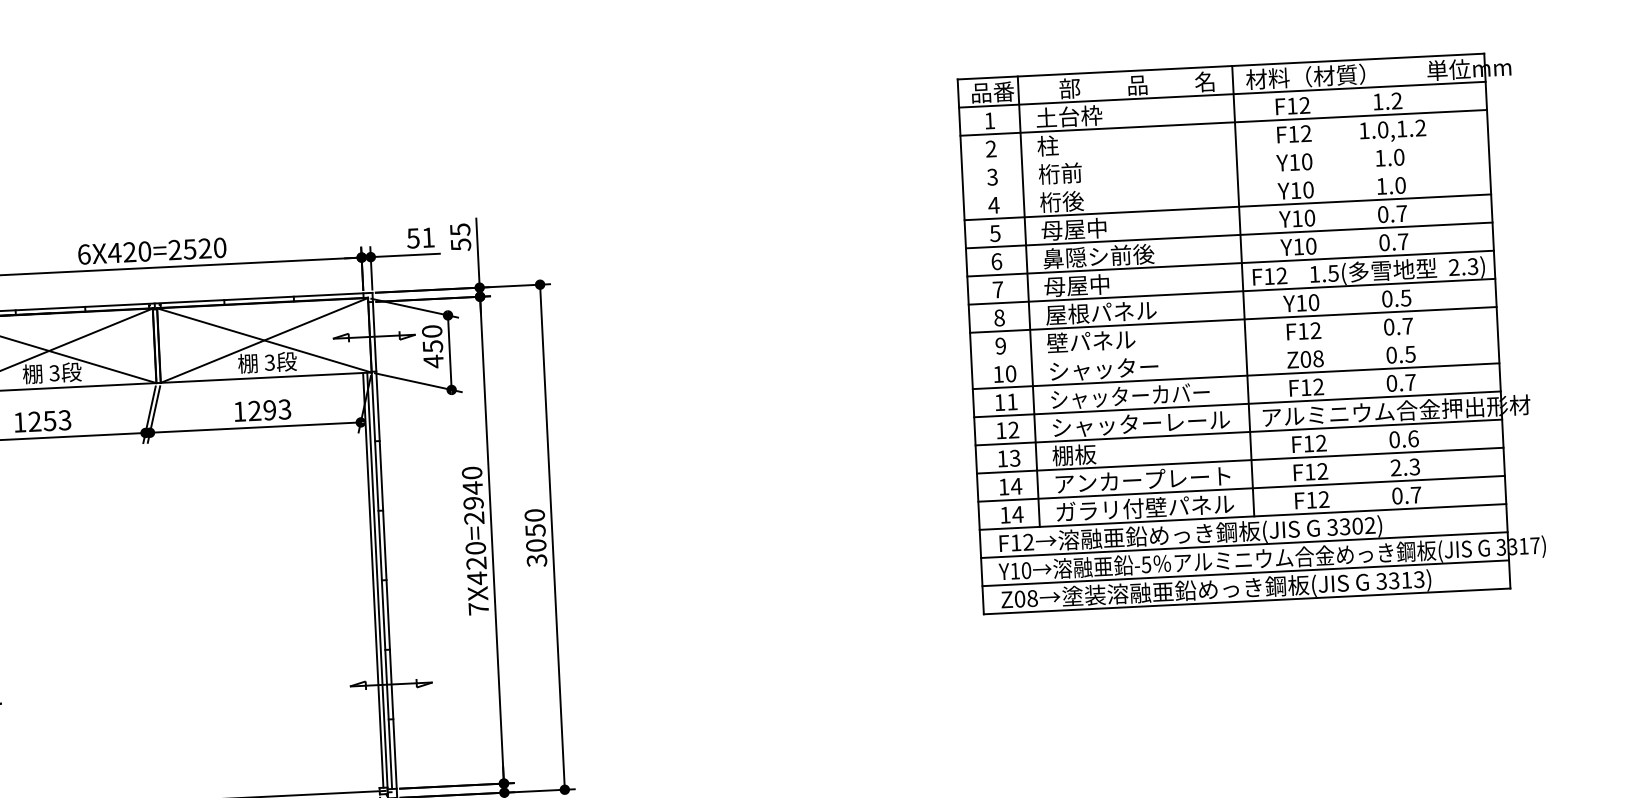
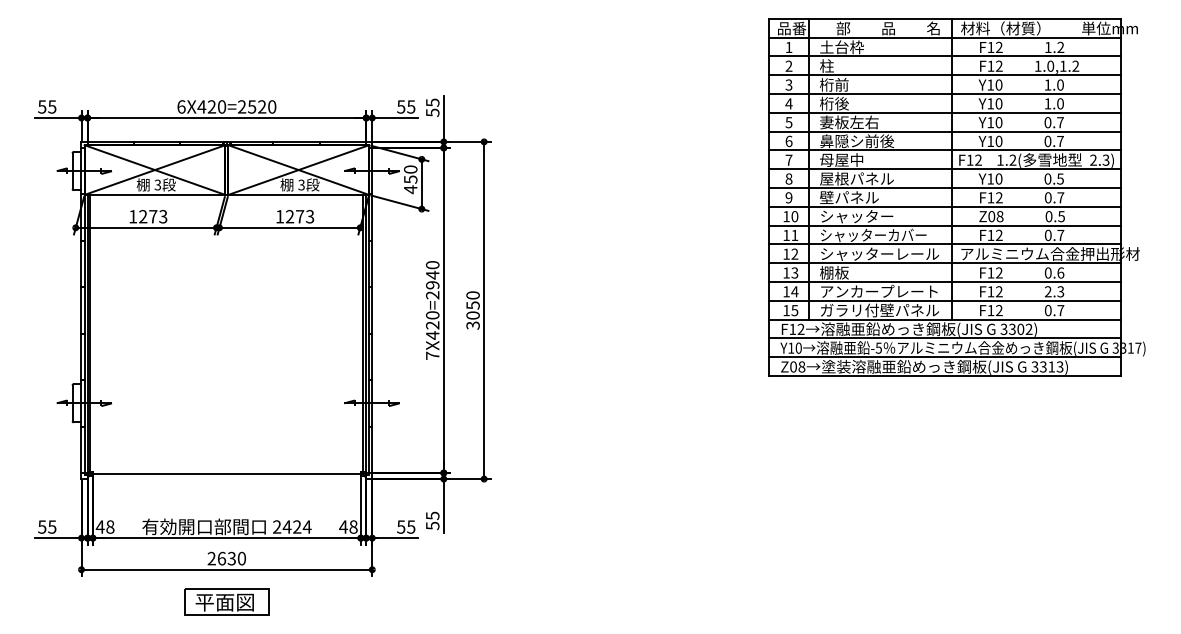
line: (1224, 151) -> (944, 75), added
line: (1226, 178) -> (944, 93), added
text: (1085, 228) -> (849, 122), 母屋中 -> 妻板左右
text: (428, 236) -> (411, 106), 51 -> 55
text: (1332, 272) -> (1012, 159), 1.5( -> 1.2(
line: (1234, 347) -> (944, 206), added
text: (270, 409) -> (300, 216), 1293 -> 1273
text: (50, 420) -> (153, 216), 1253 -> 1273
text: (1017, 514) -> (794, 310), 14 -> 15

